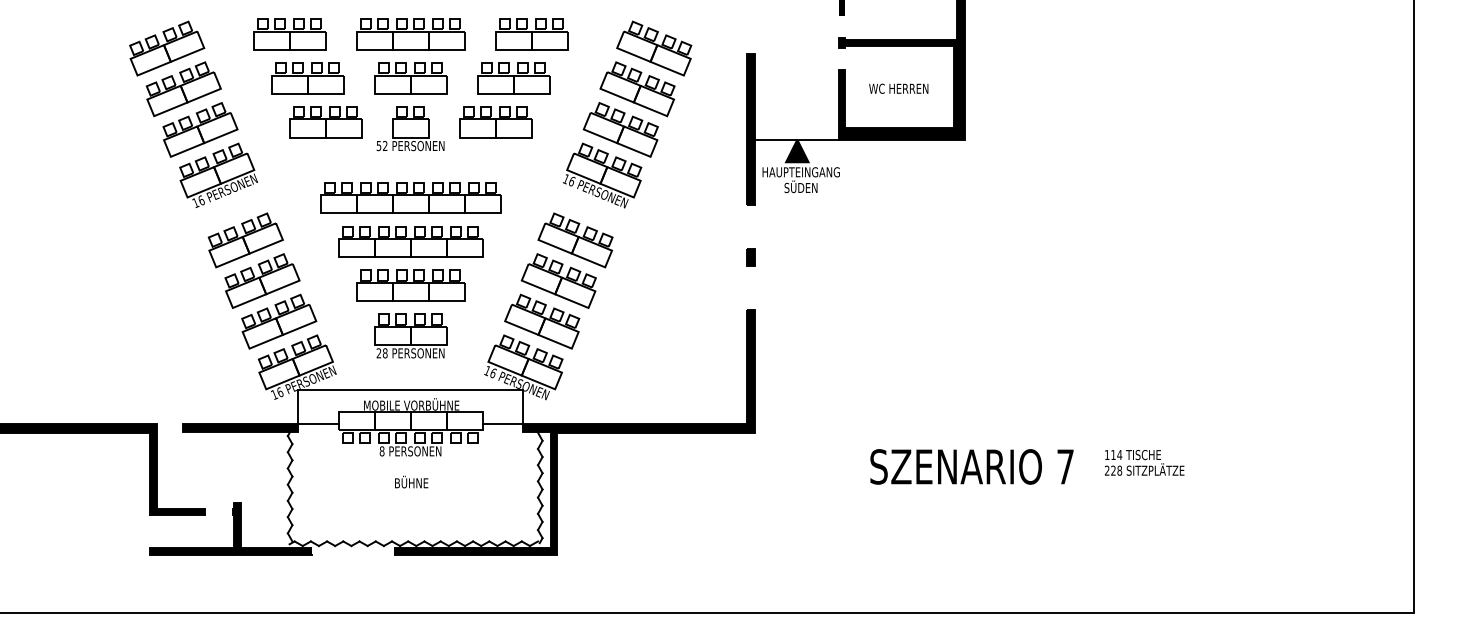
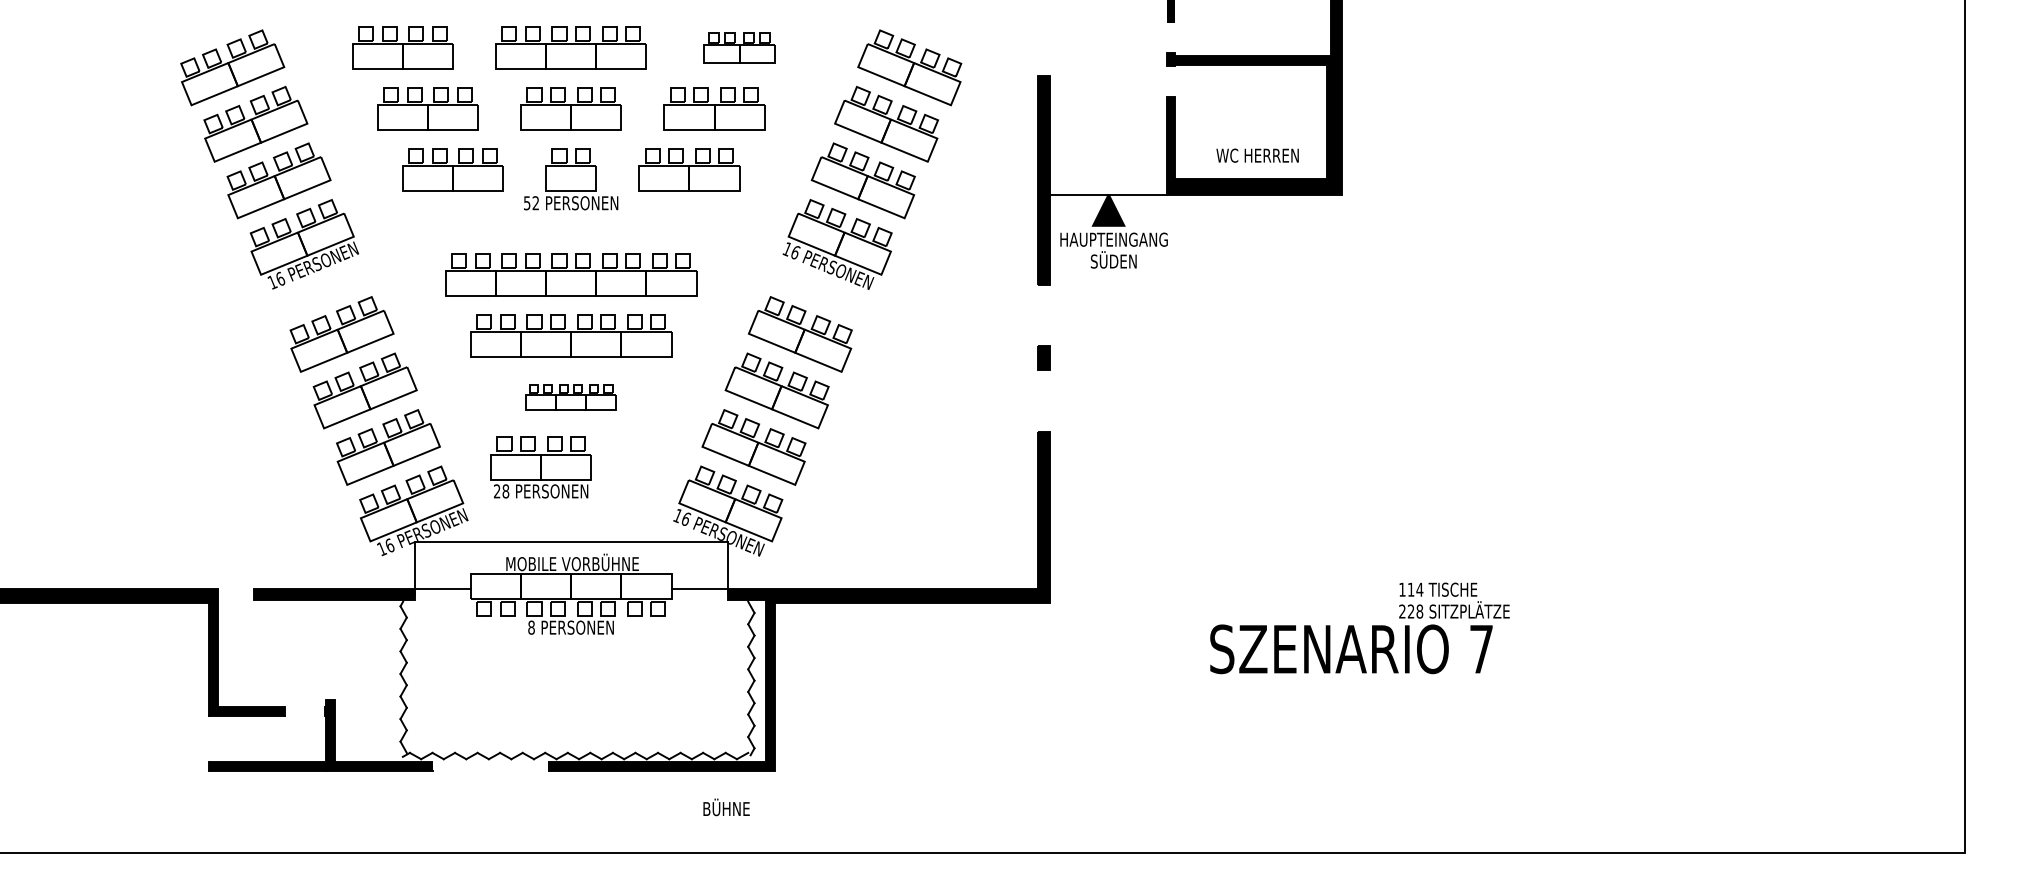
part: (531, 33) -> (739, 47), size x0.7
text: (898, 88) -> (1257, 155), moved
part: (410, 285) -> (570, 396), size x0.6
part: (410, 336) -> (540, 467), moved
text: (1144, 462) -> (1454, 600), moved
text: (411, 482) -> (726, 807), moved

